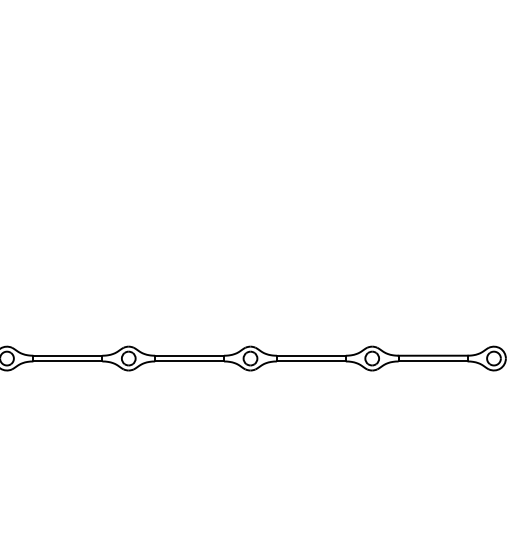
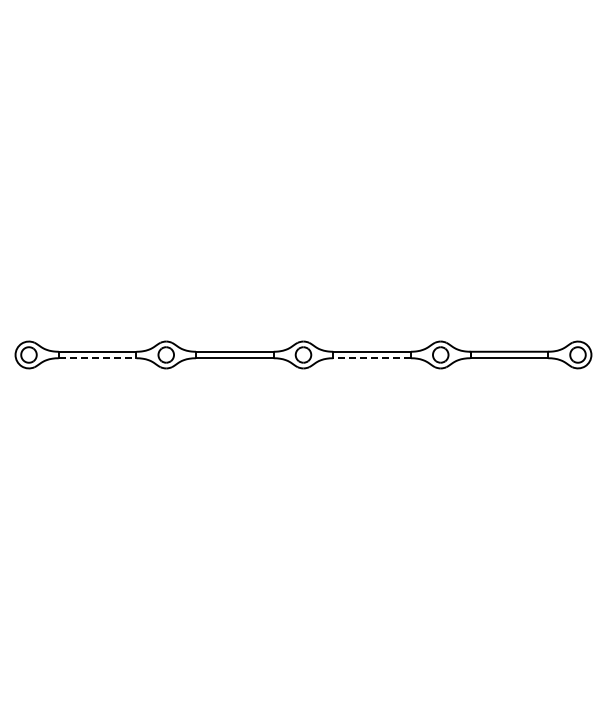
line: (67, 361) -> (97, 358), solid -> dashed
line: (311, 361) -> (372, 358), solid -> dashed

